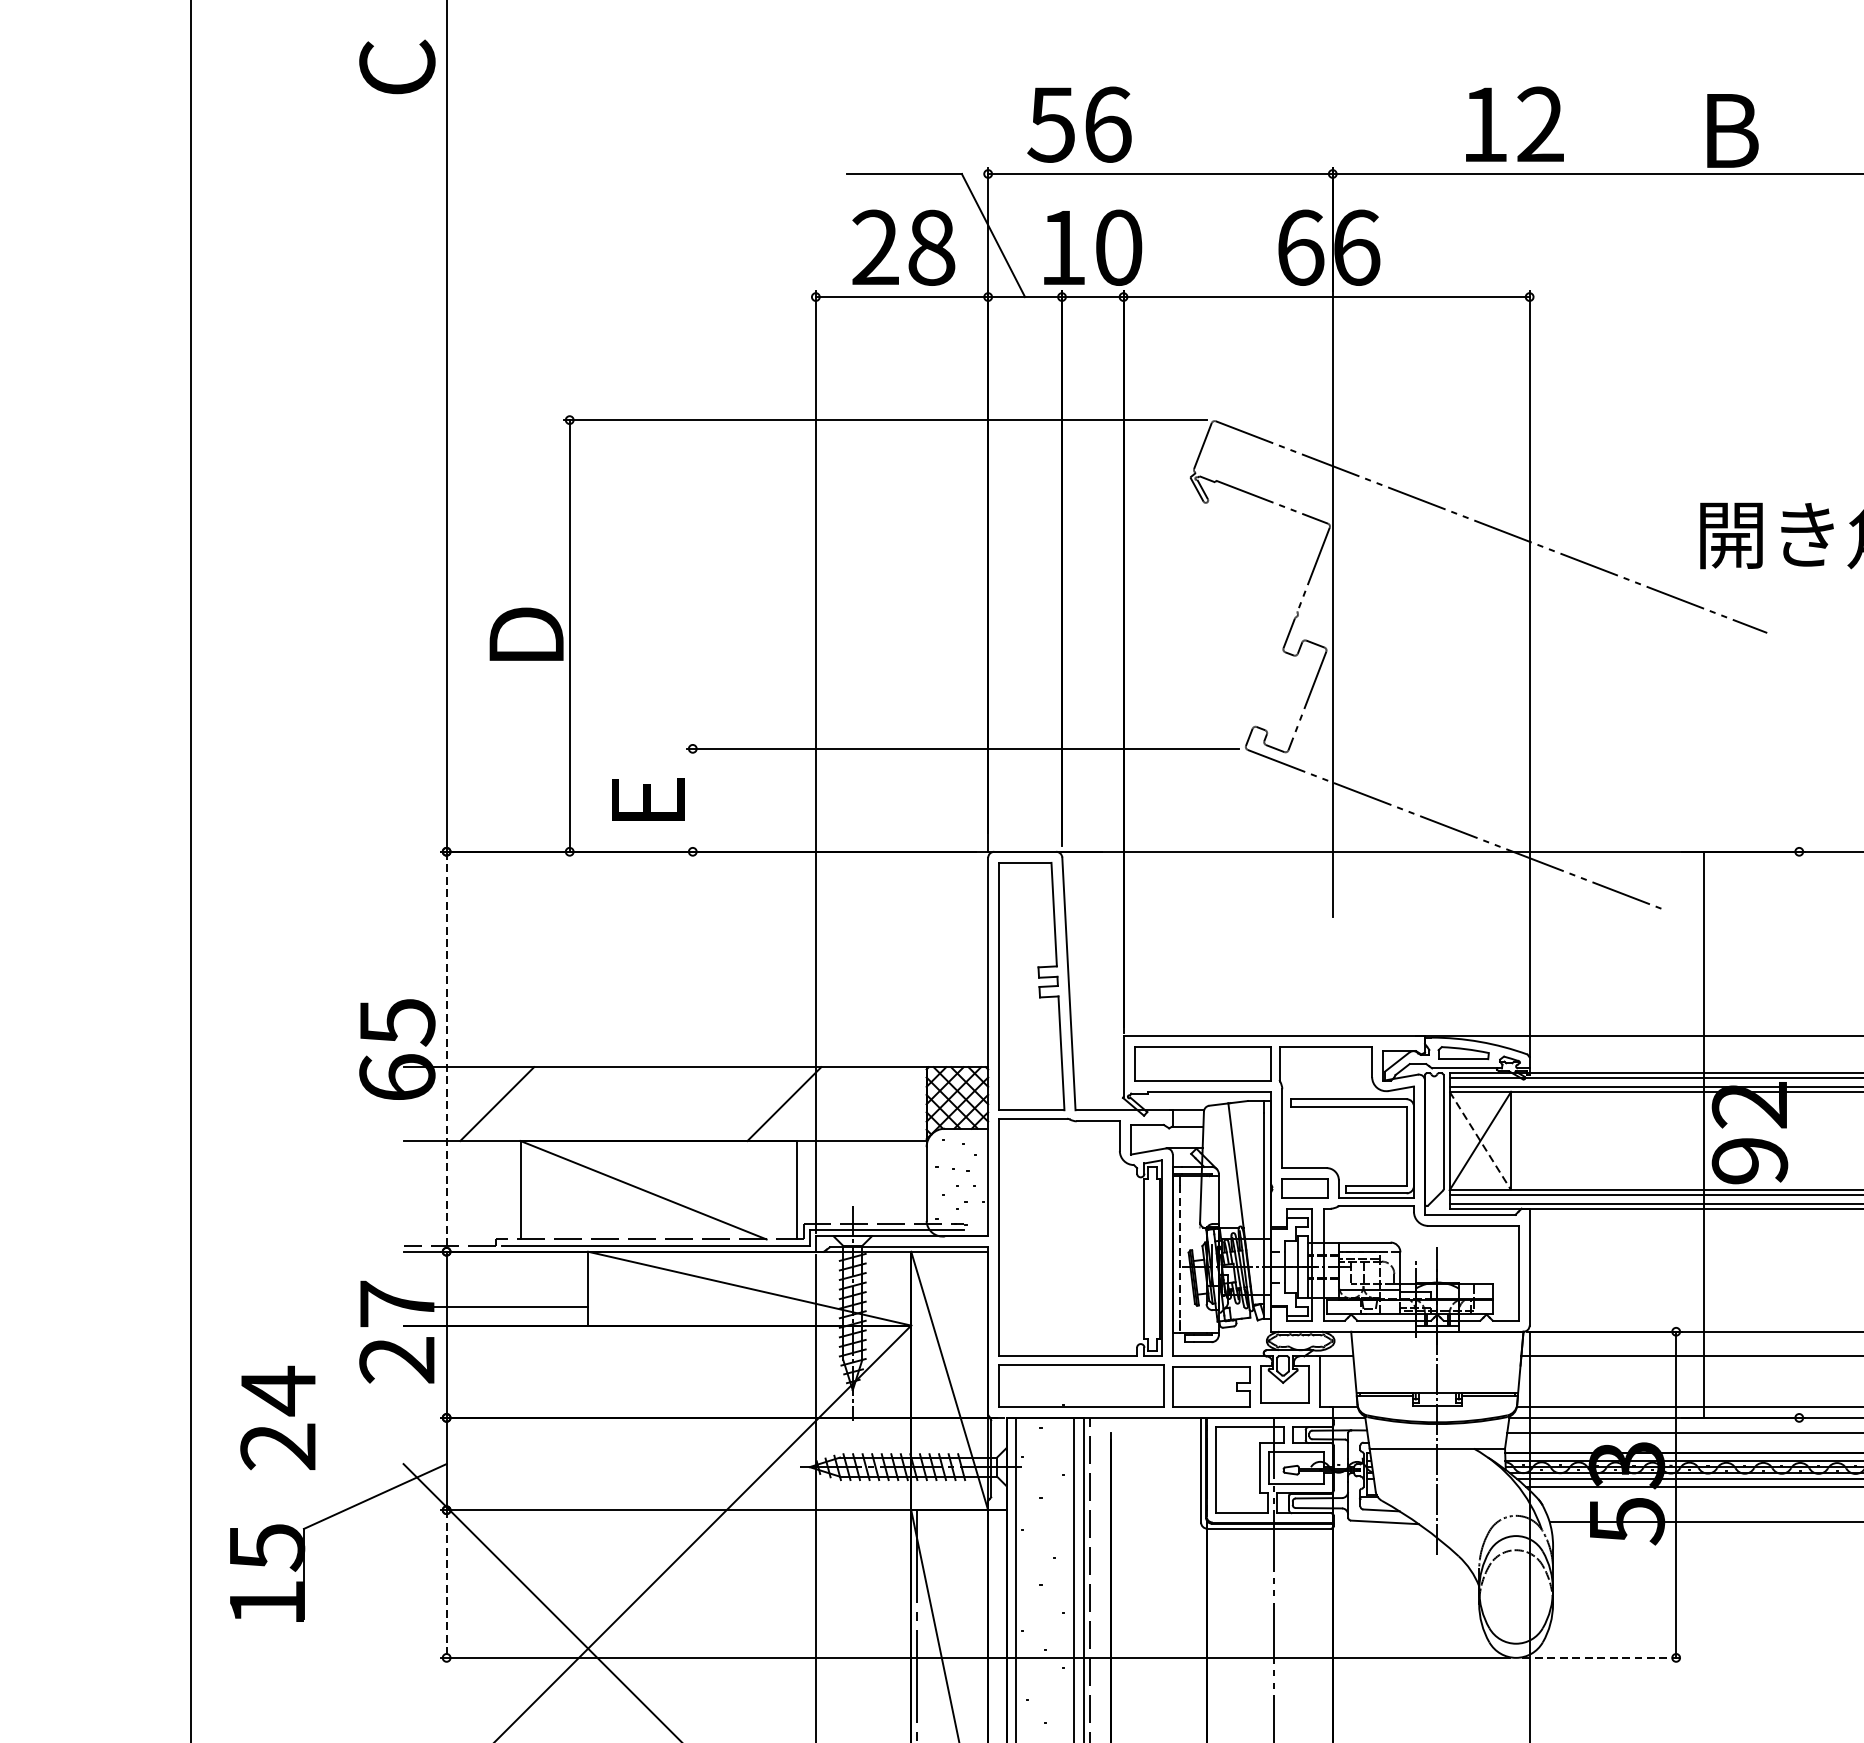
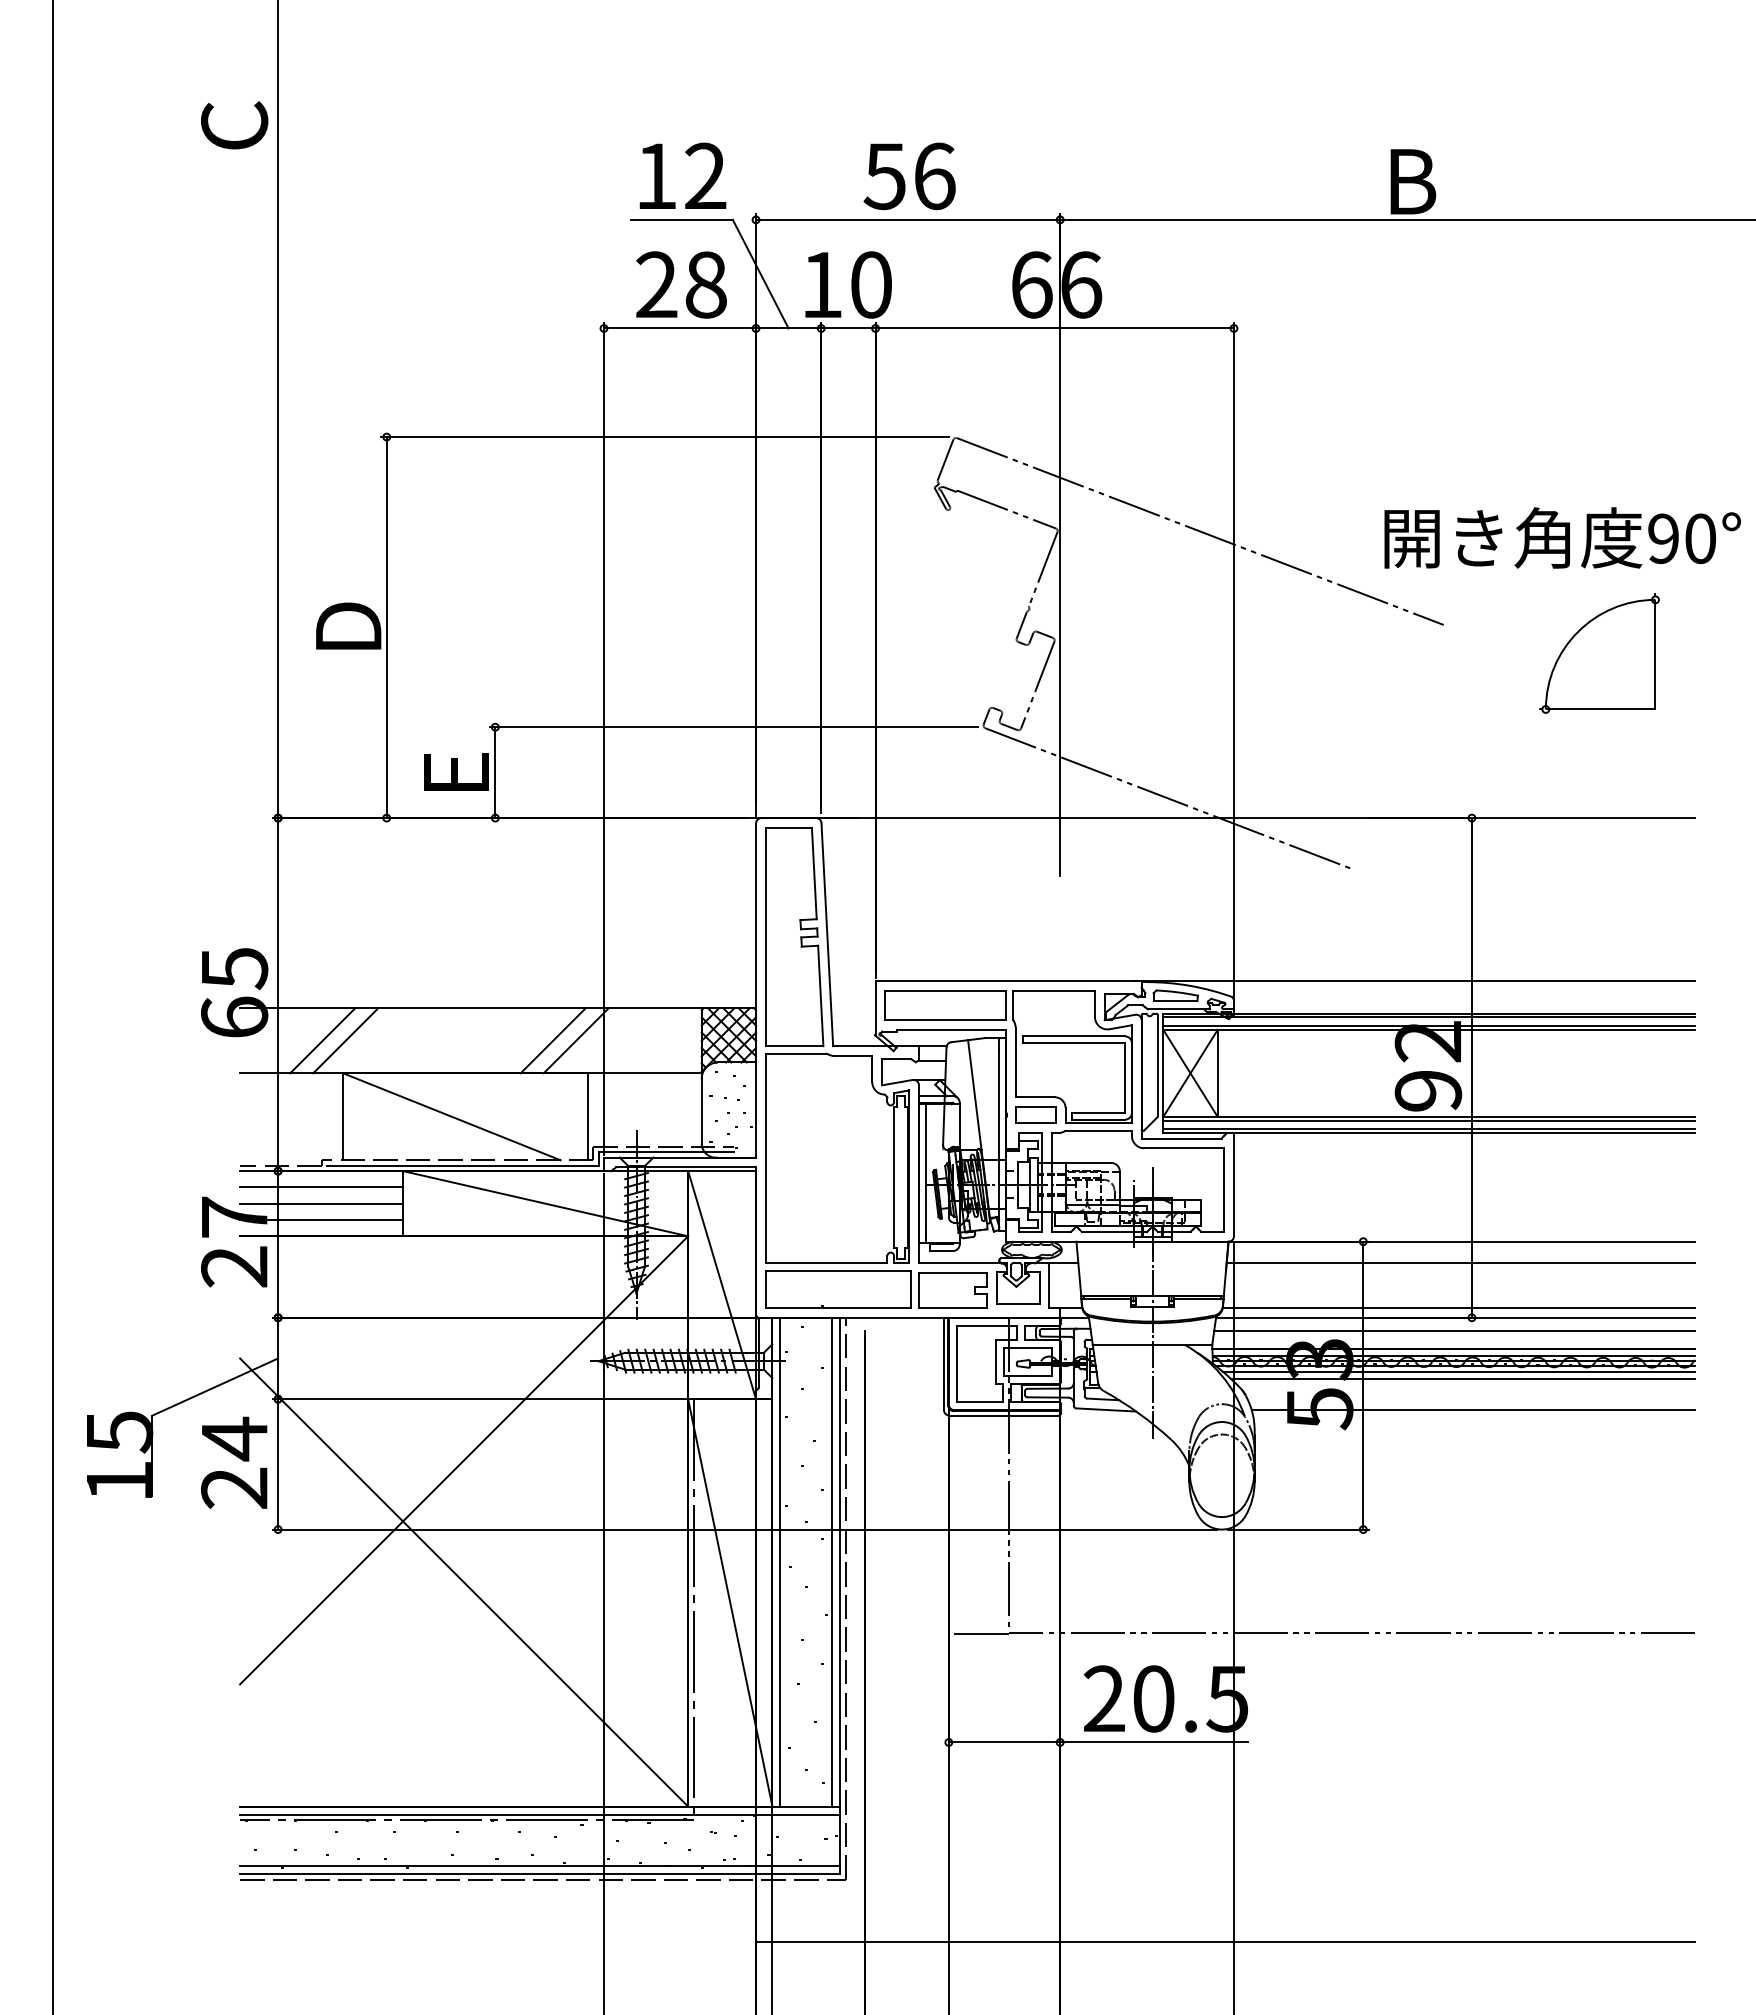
text: (1514, 123) -> (682, 175), moved
text: (1079, 124) -> (909, 176), moved
line: (692, 800) -> (495, 772), added
line: (447, 1051) -> (278, 994), dashed -> solid
line: (523, 1103) -> (345, 1040), added
line: (757, 1103) -> (552, 1040), added
line: (1703, 1134) -> (1471, 1067), moved
line: (1480, 1141) -> (1190, 1073), dashed -> solid
line: (1180, 1260) -> (925, 1178), dashed -> solid
line: (495, 1270) -> (321, 1187), added
line: (495, 1288) -> (321, 1203), added
text: (278, 1417) -> (234, 1462), moved
line: (447, 1584) -> (278, 1464), dashed -> solid
line: (1602, 1657) -> (1298, 1529), dashed -> solid

